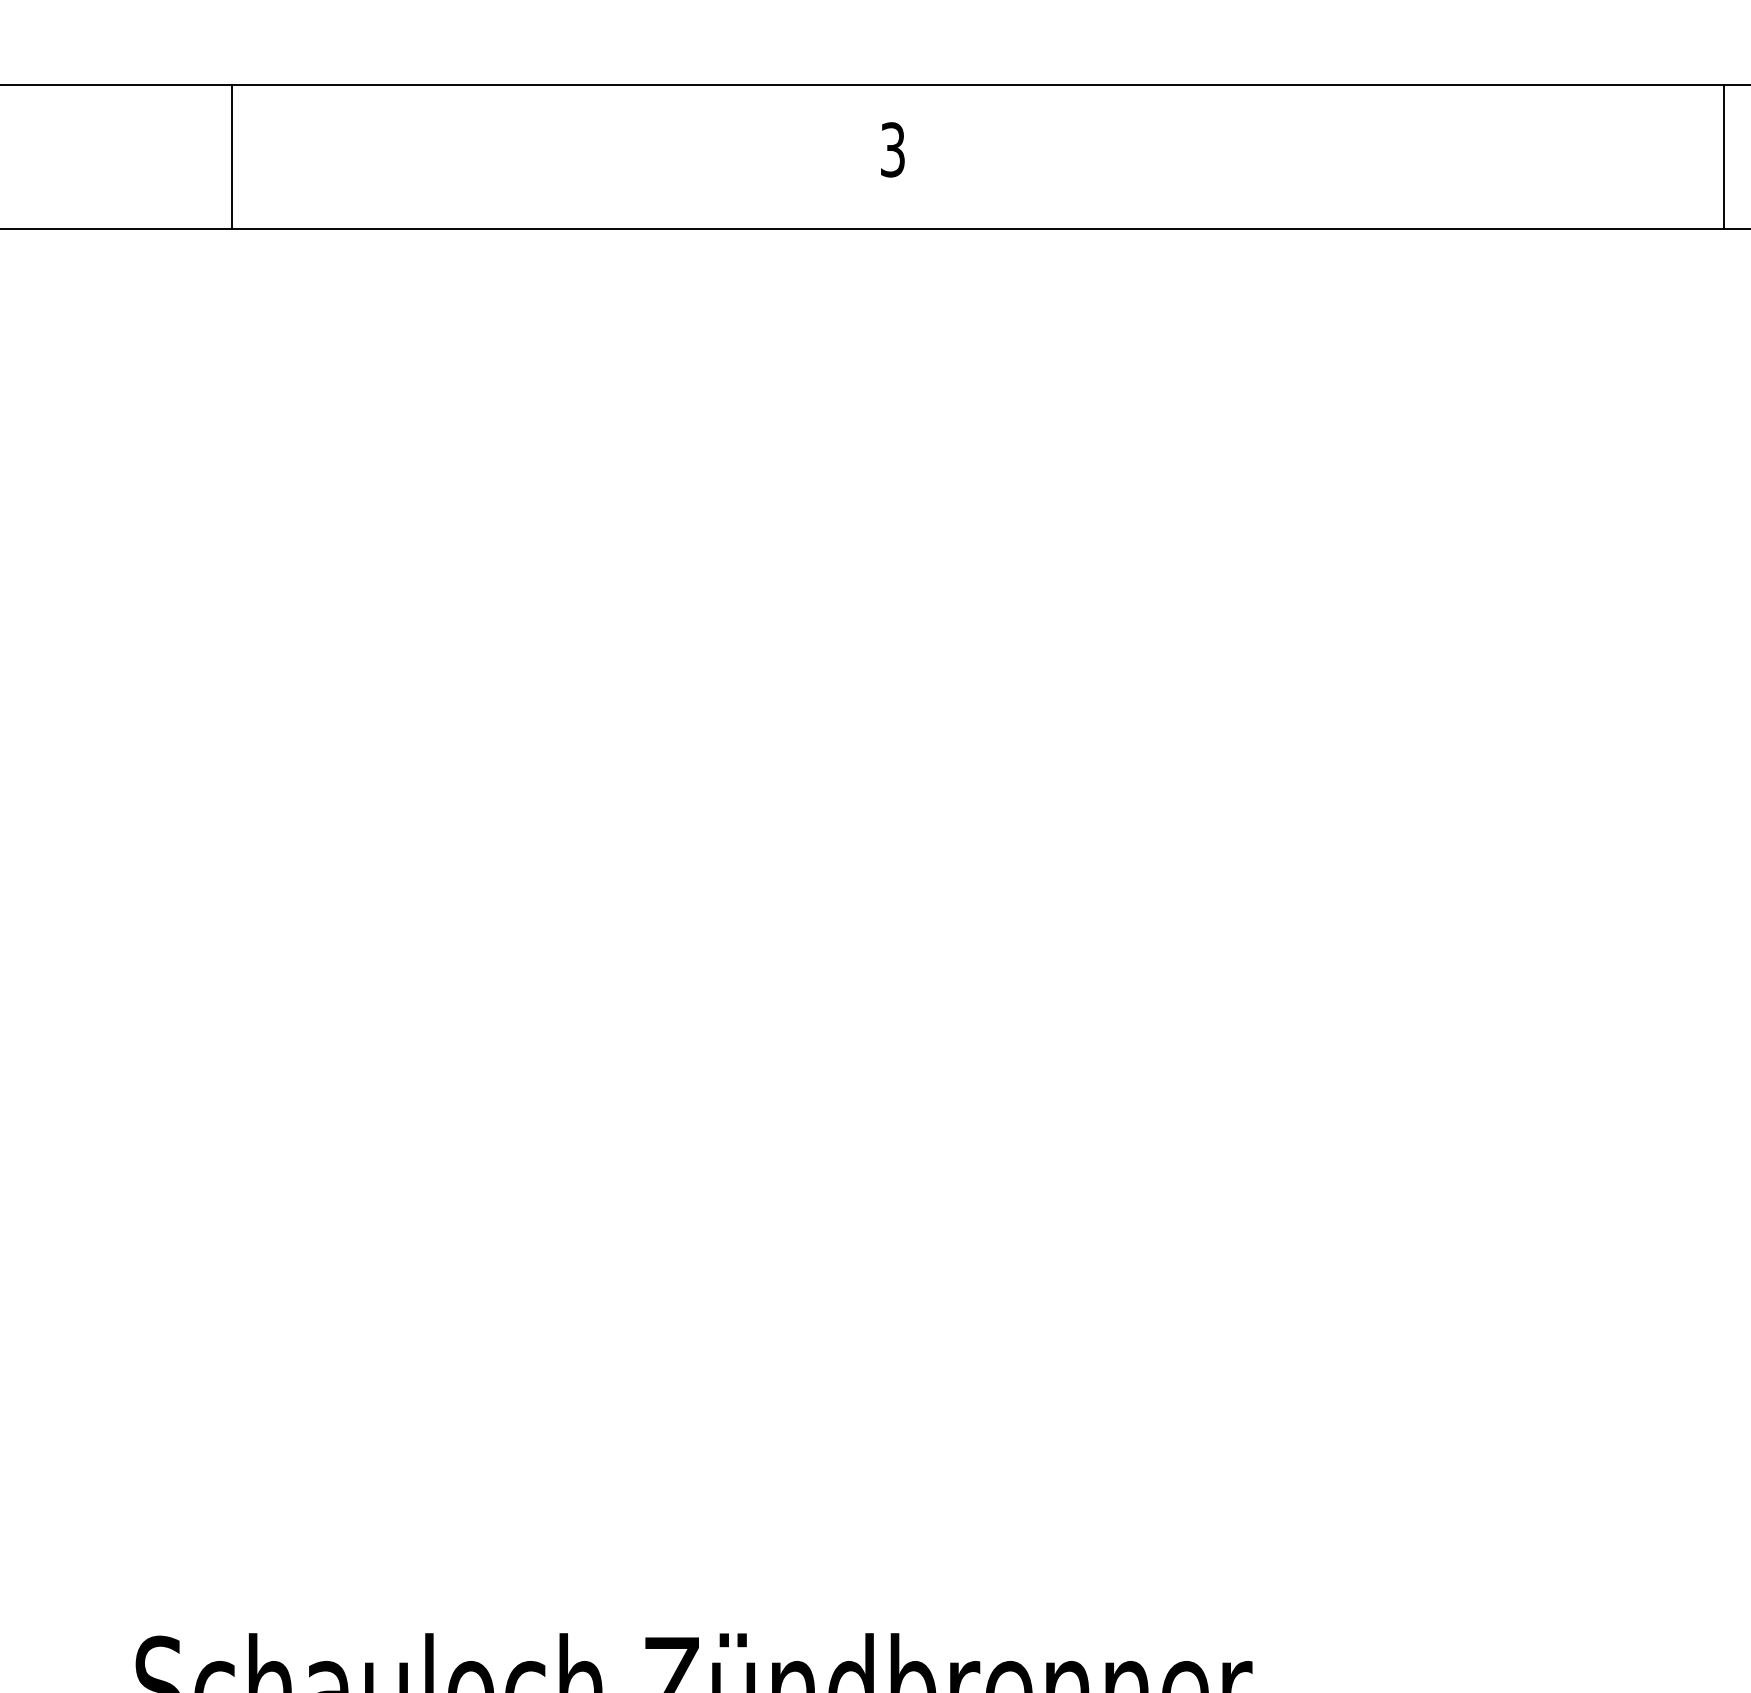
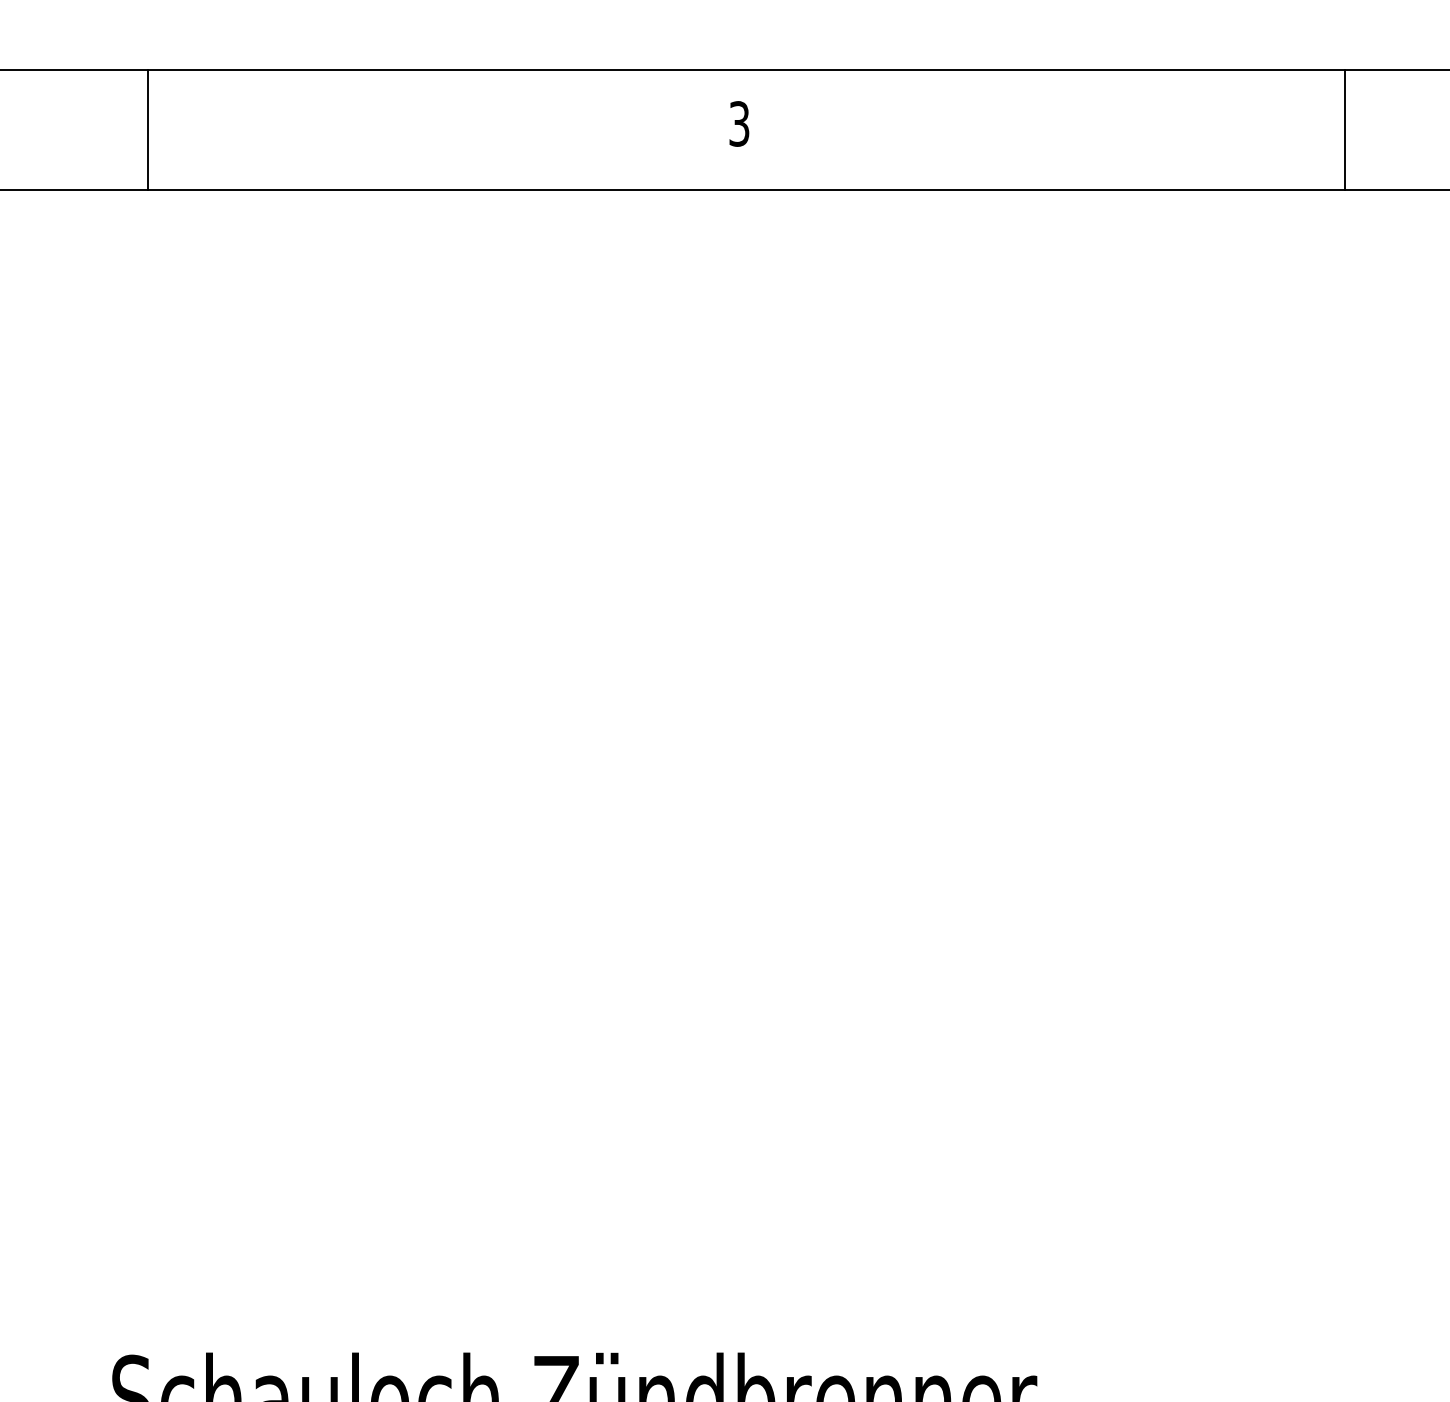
line: (232, 156) -> (148, 129), moved
line: (1723, 156) -> (1344, 129), moved

